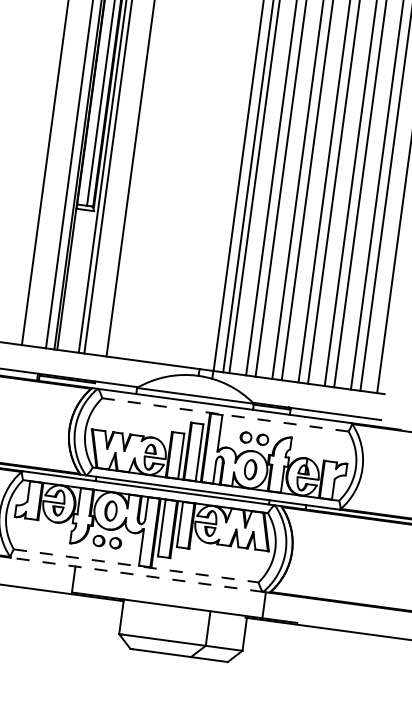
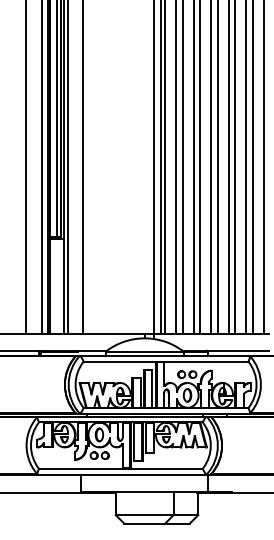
line: (224, 414) -> (165, 361), dashed -> solid
line: (135, 565) -> (120, 468), dashed -> solid
line: (135, 574) -> (121, 474), dashed -> solid

